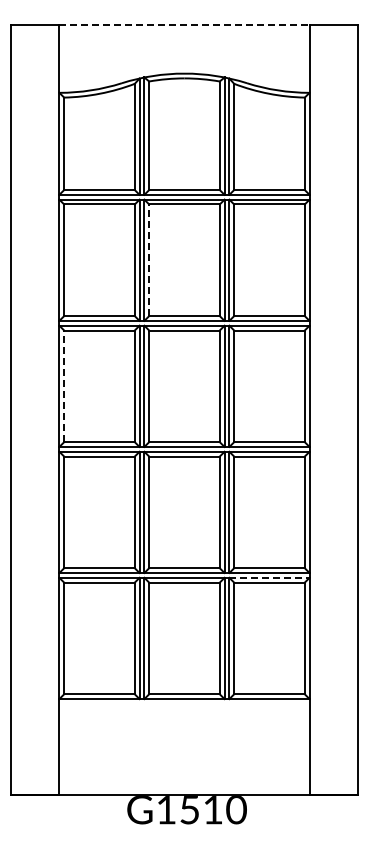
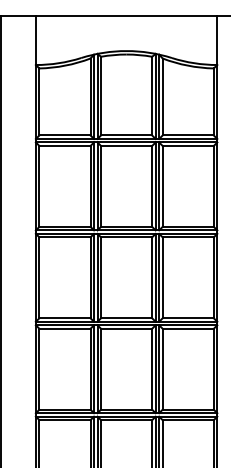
line: (185, 25) -> (127, 16), dashed -> solid
line: (149, 260) -> (101, 186), dashed -> solid
line: (64, 386) -> (39, 277), dashed -> solid
line: (269, 577) -> (188, 416), dashed -> solid

